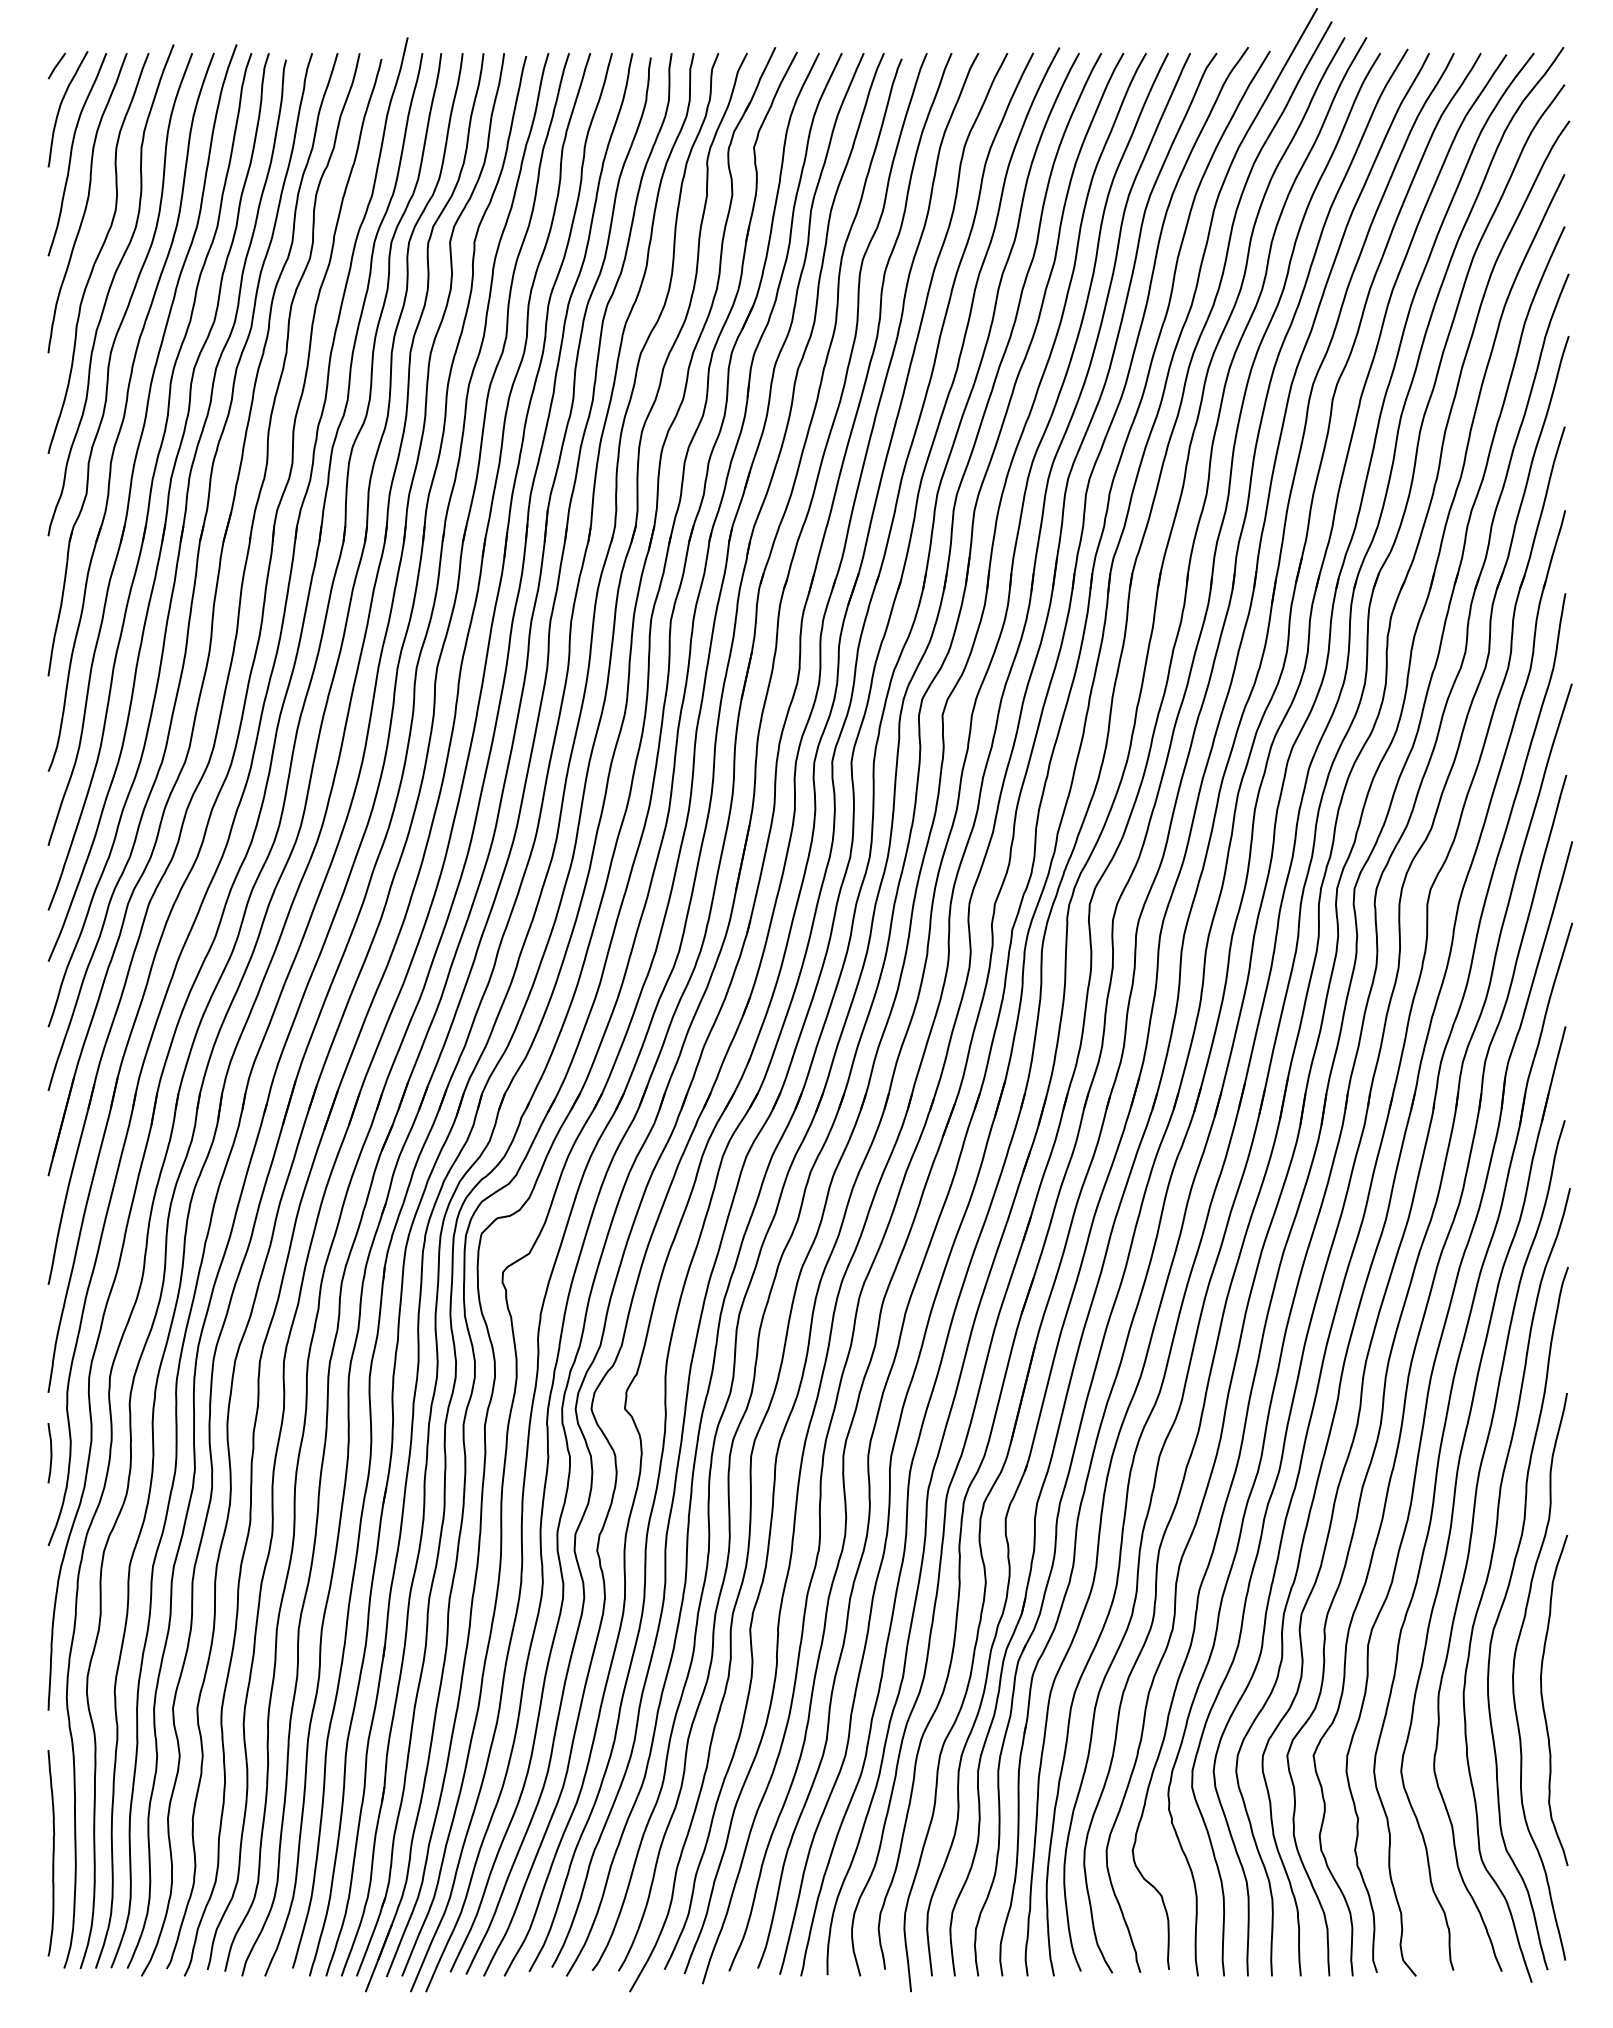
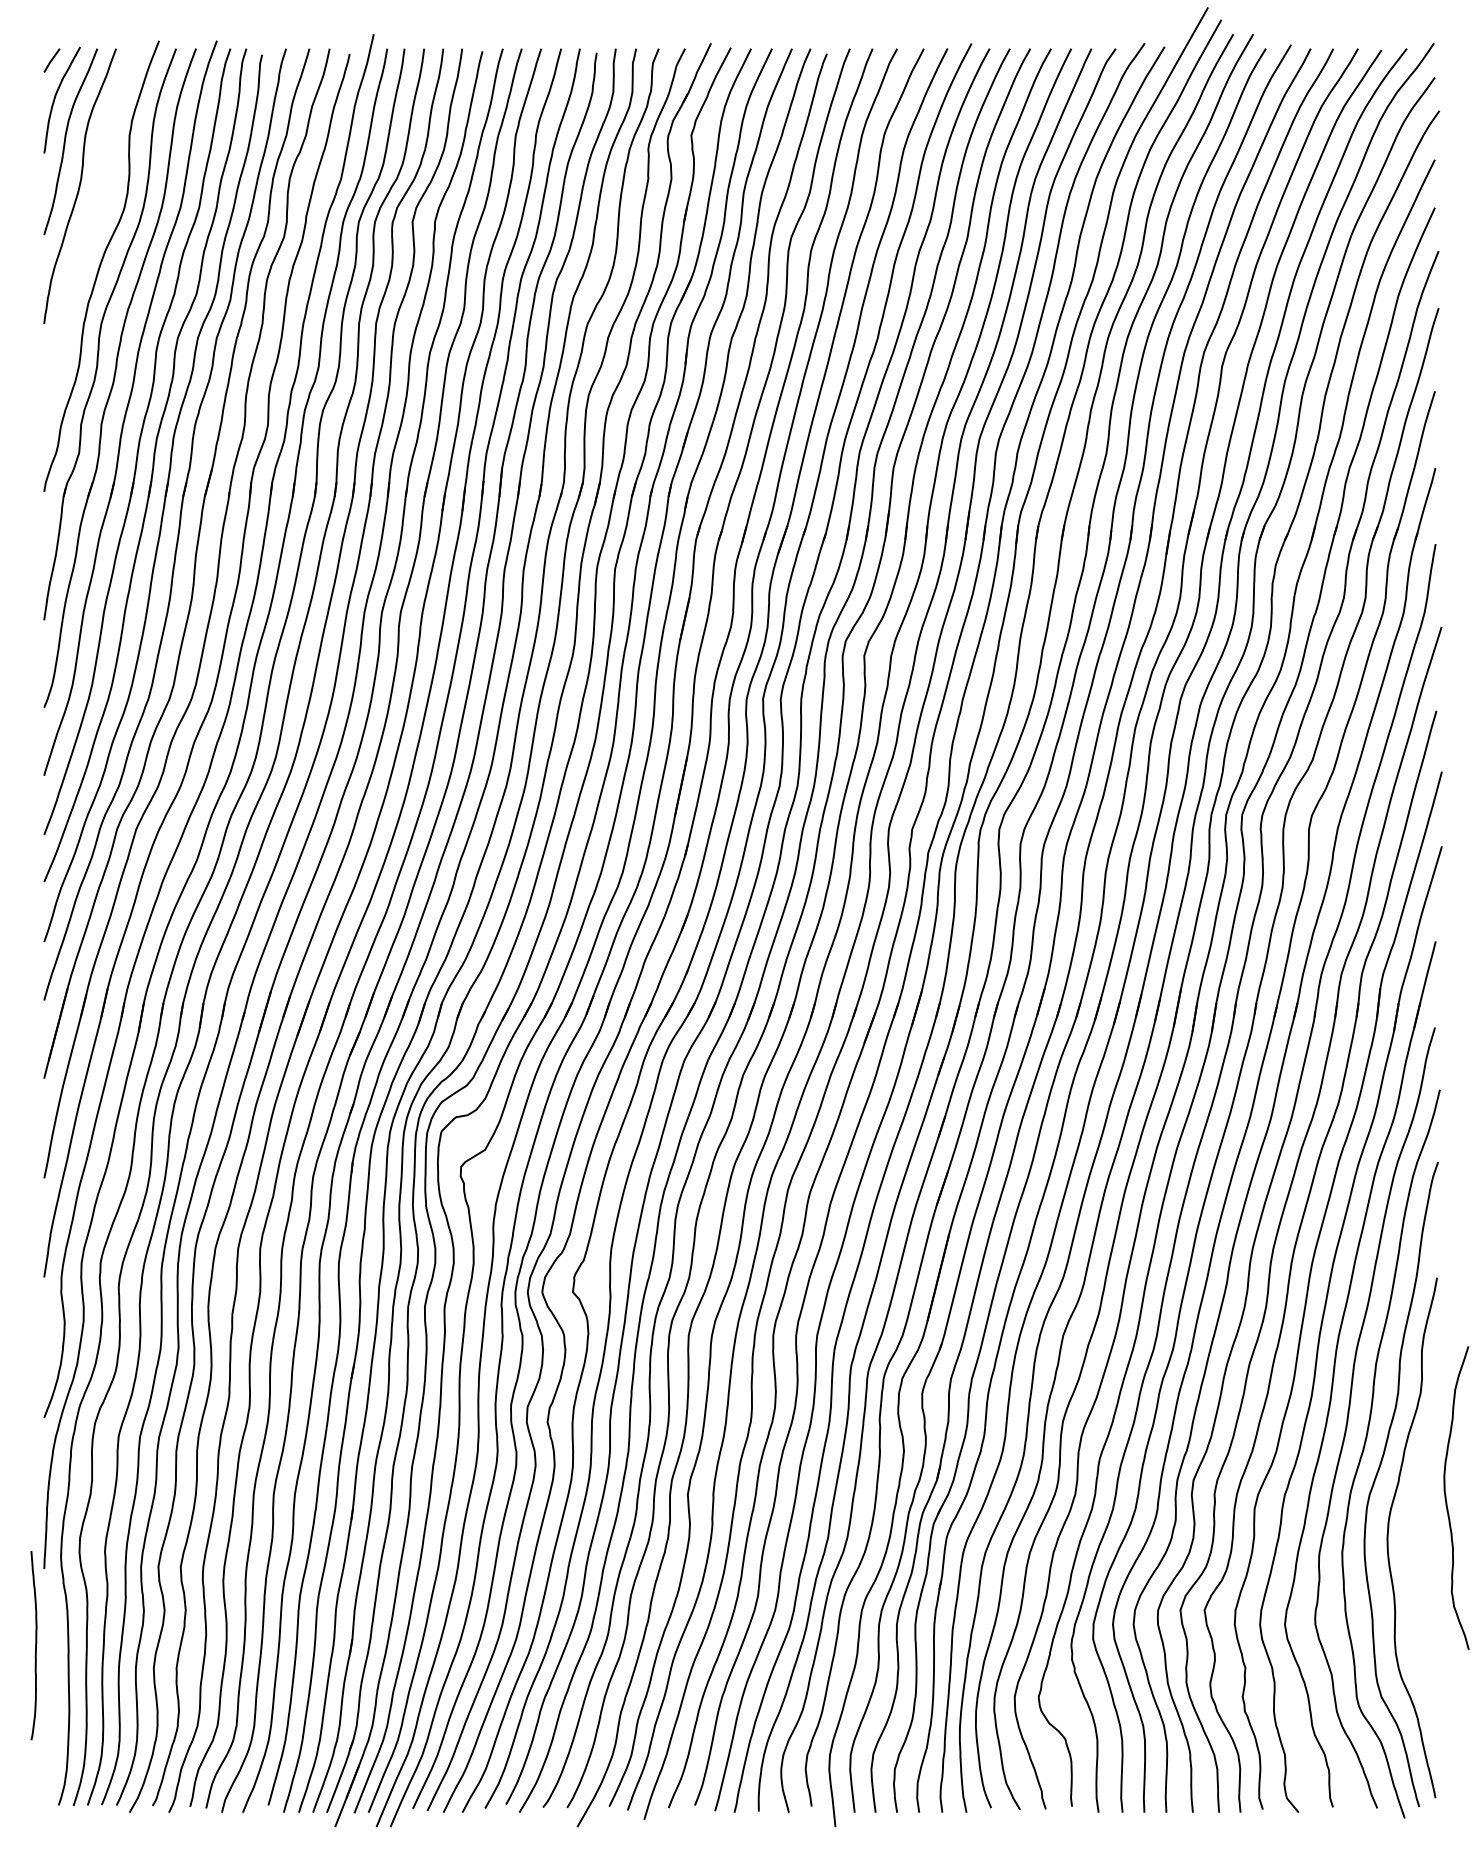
curve: (98, 253) -> (90, 232), removed
curve: (50, 1453) -> (46, 1333), removed
curve: (1543, 1699) -> (1446, 1497), moved
curve: (52, 1853) -> (35, 1645), moved

